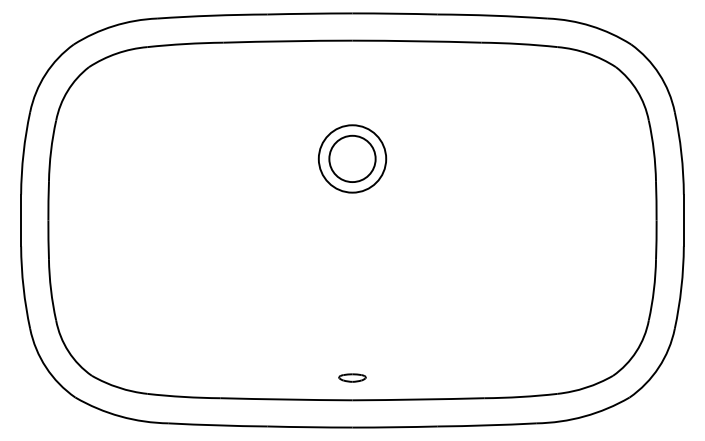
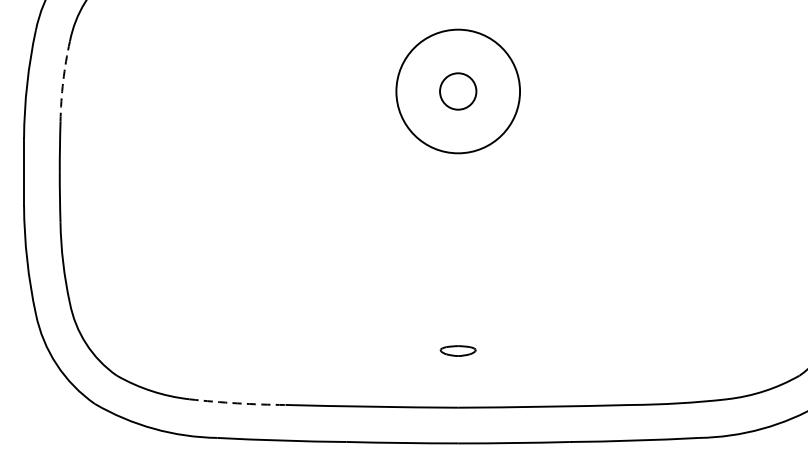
arc: (51, 151) -> (63, 81), solid -> dashed
circle: (352, 158) -> (458, 90), size x0.6
circle: (352, 158) -> (458, 90), size x1.4
part: (352, 377) -> (458, 350), moved
arc: (183, 396) -> (236, 402), solid -> dashed

